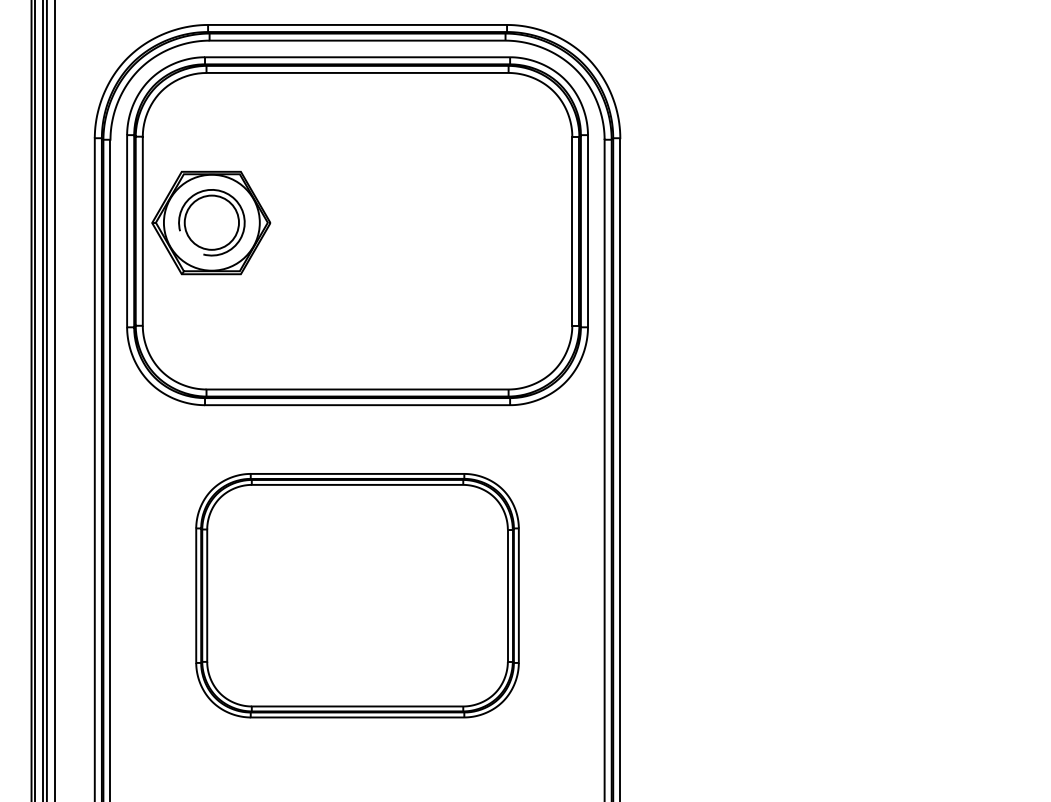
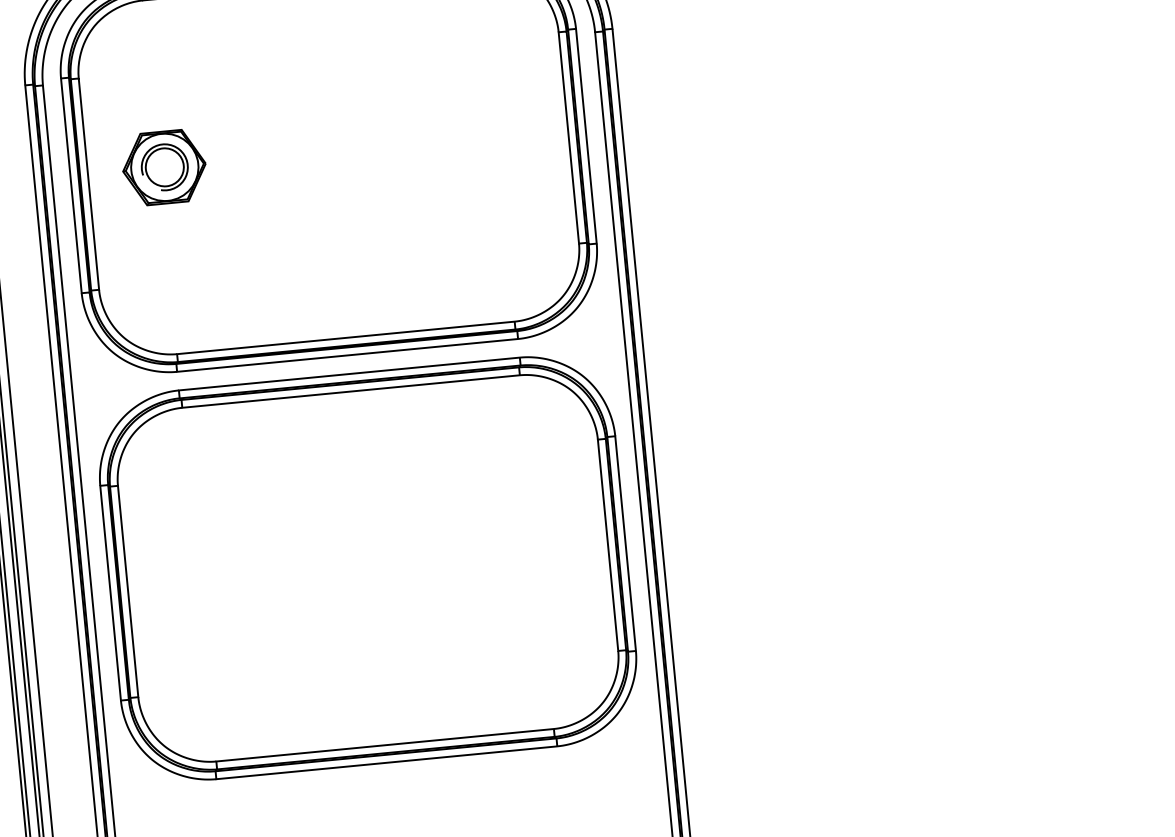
part: (210, 222) -> (163, 167), size x0.62
part: (357, 595) -> (368, 568), size x1.43

